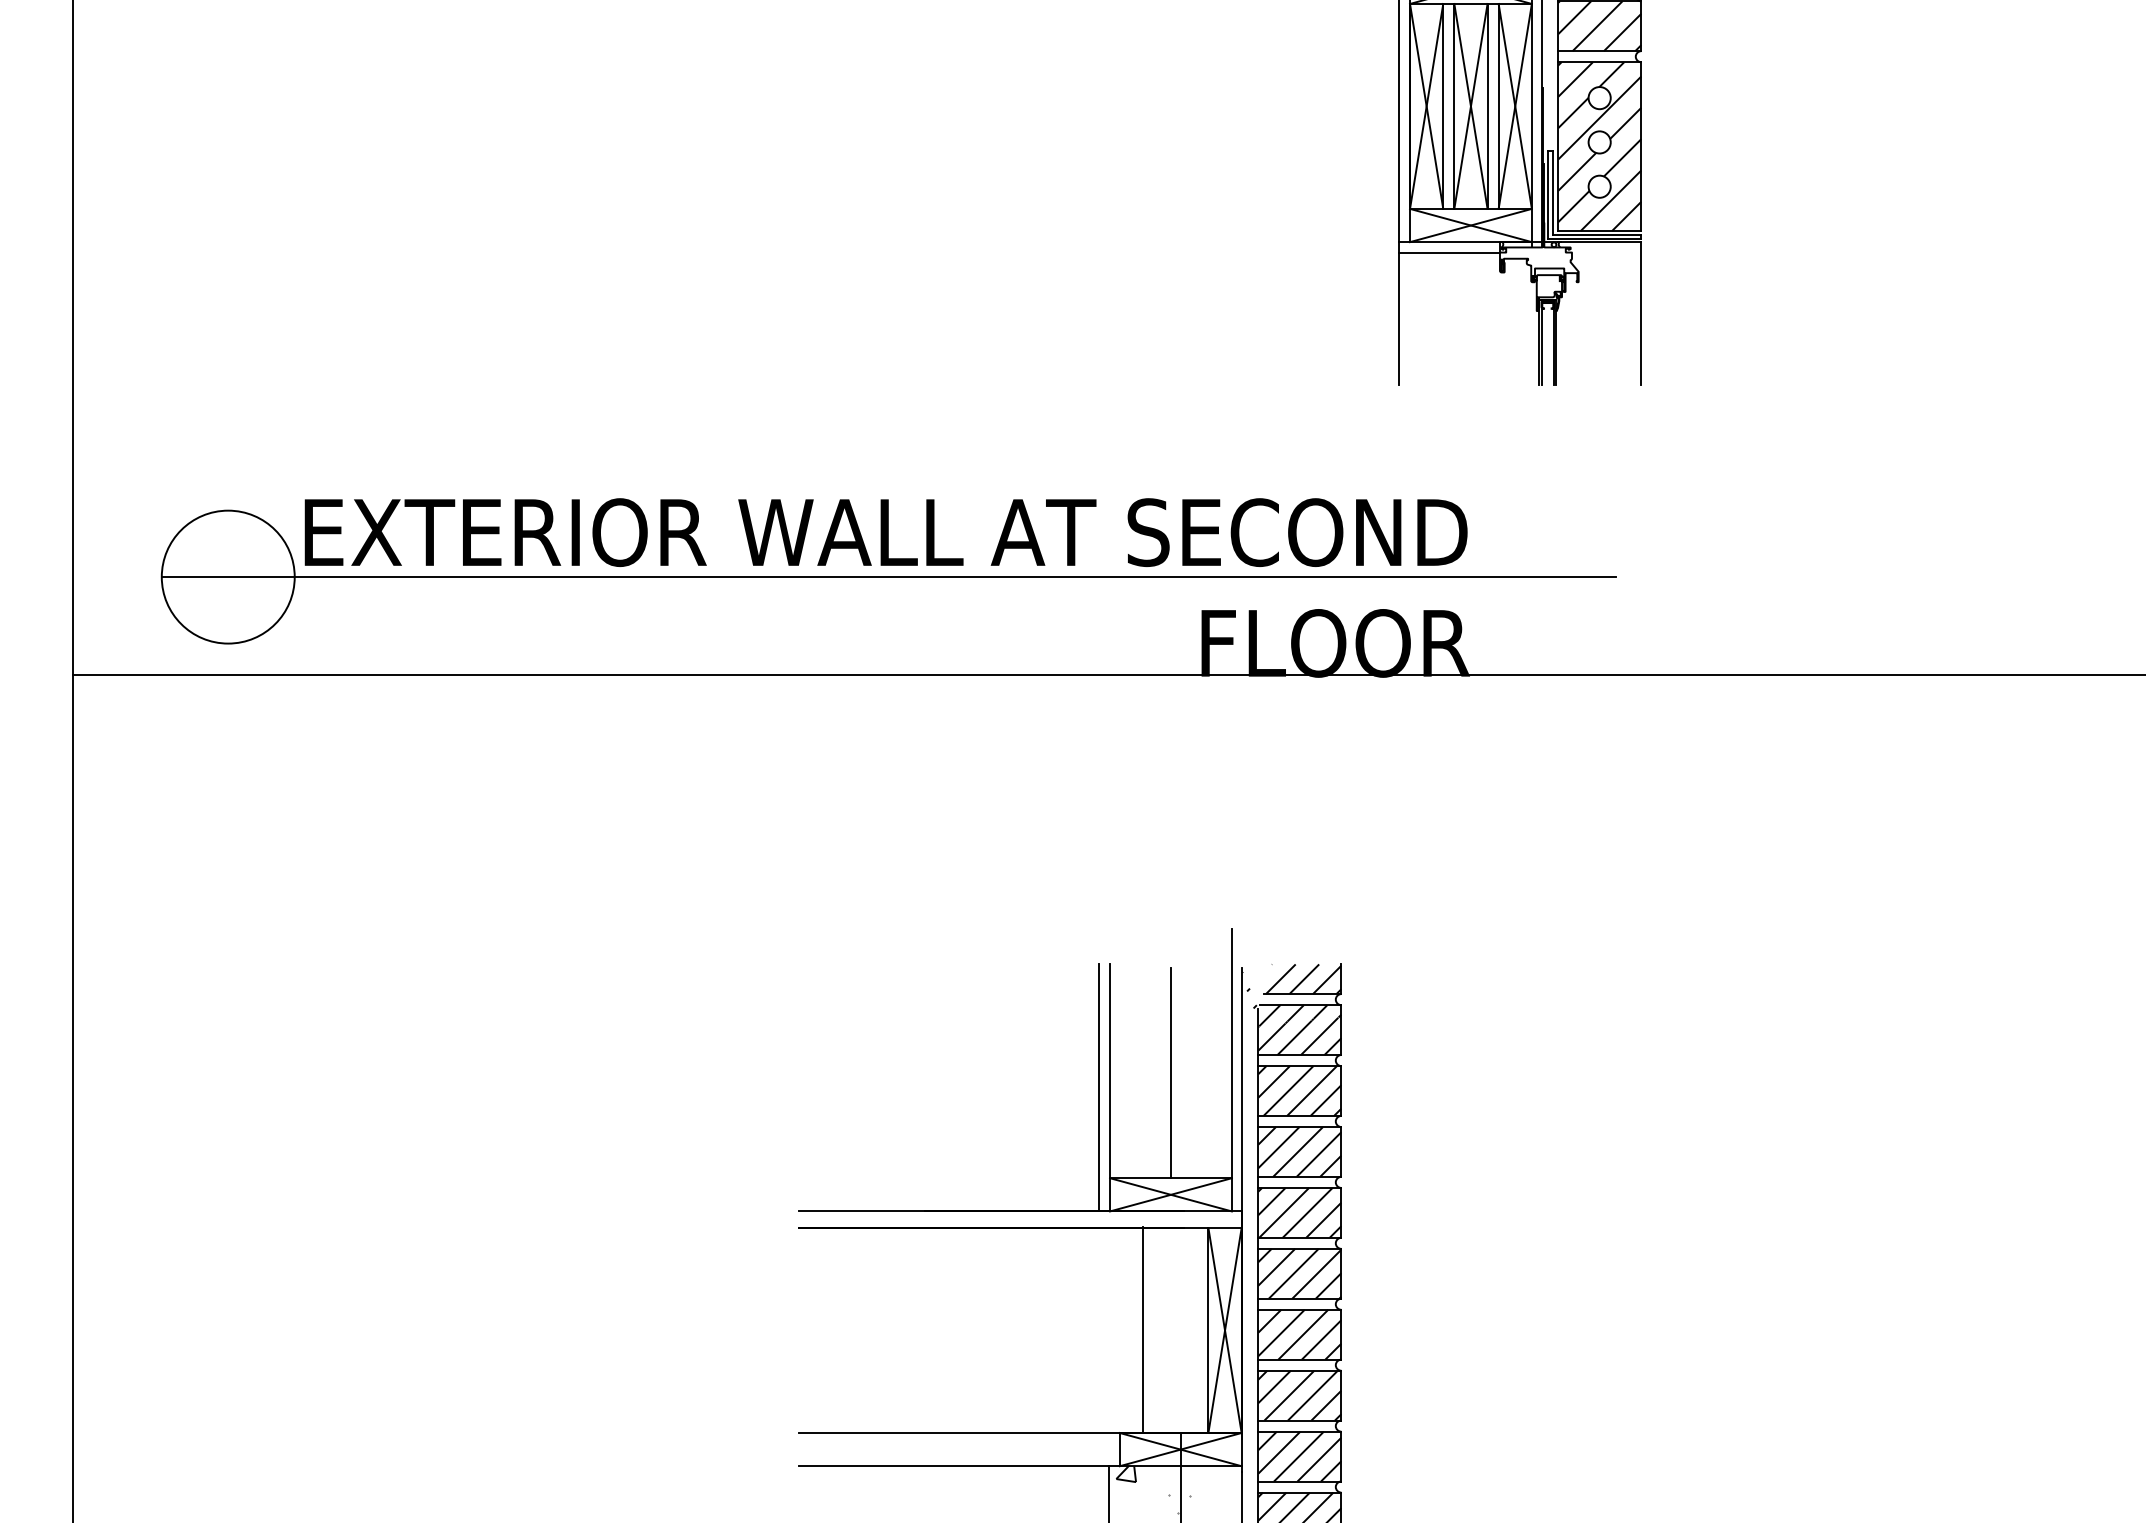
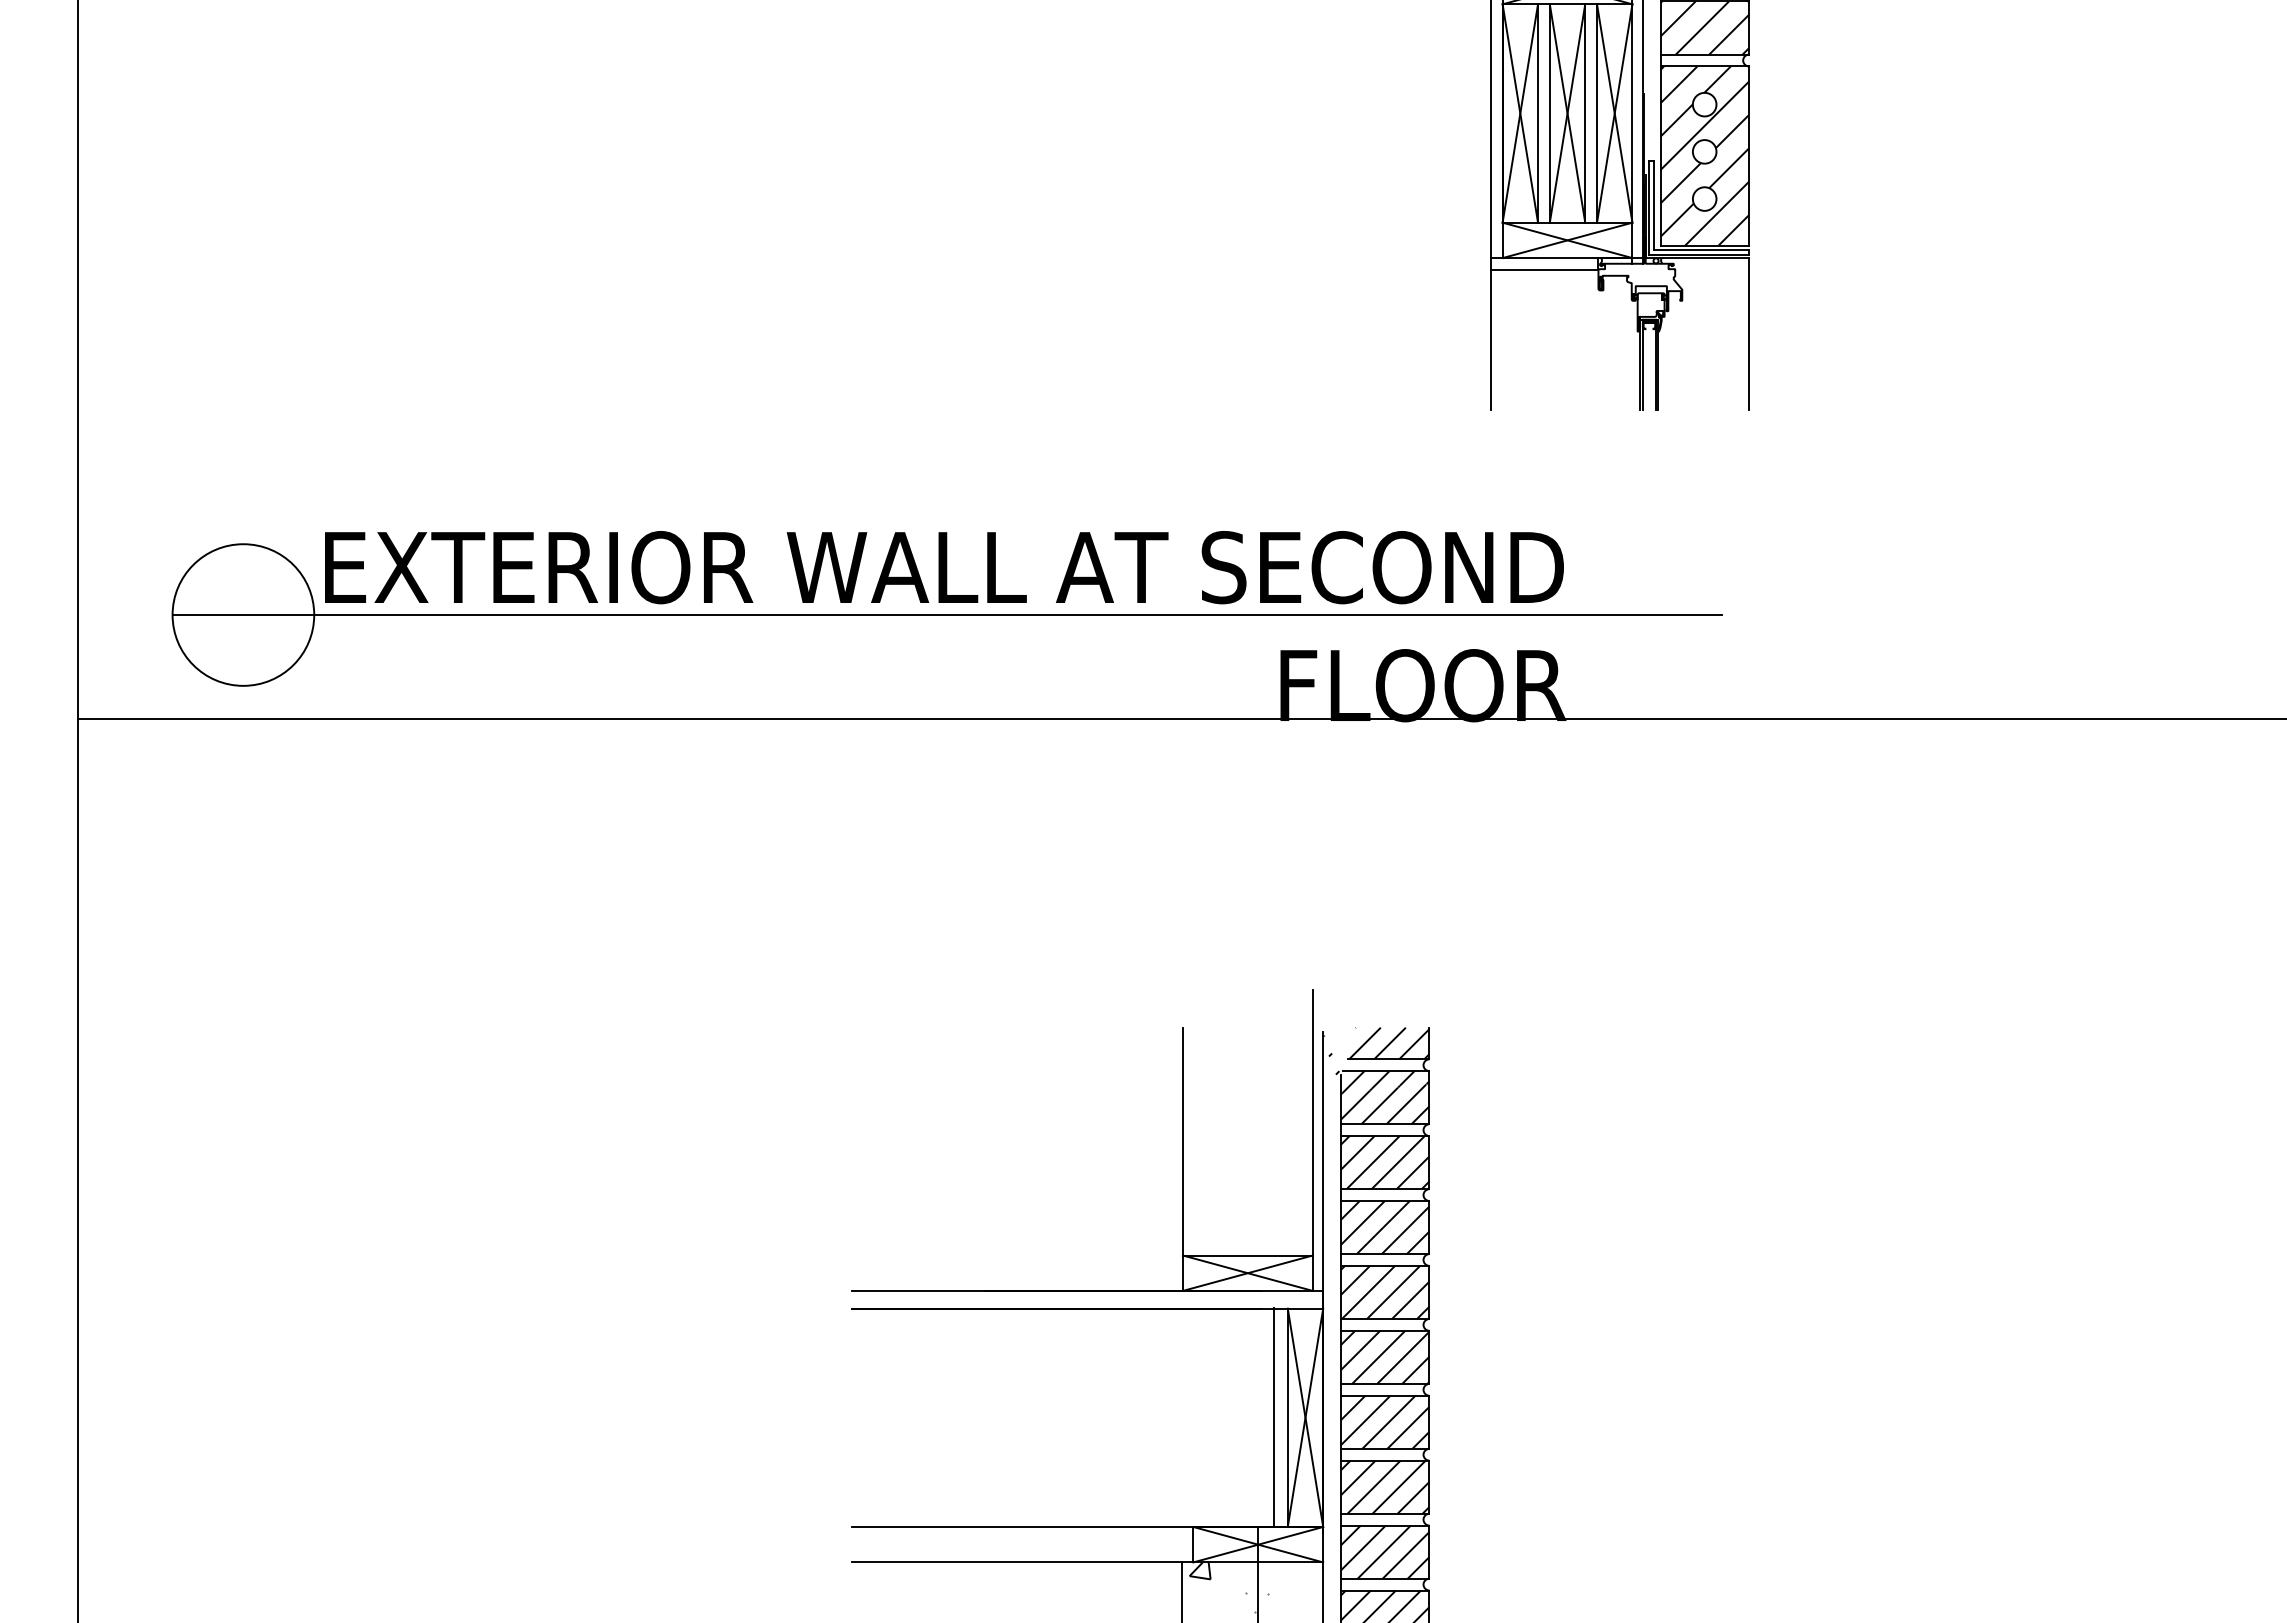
line: (1170, 1073) -> (1247, 1143), removed
line: (1099, 1087) -> (1171, 1158), removed
line: (1143, 1329) -> (1274, 1416), moved

